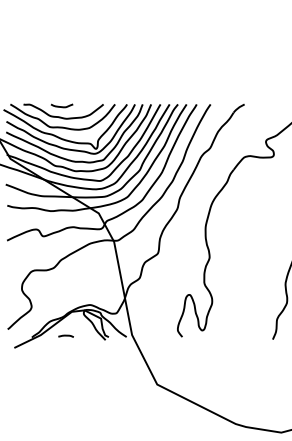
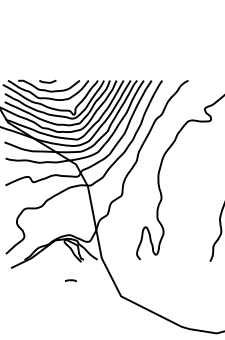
curve: (65, 335) -> (70, 280), moved

